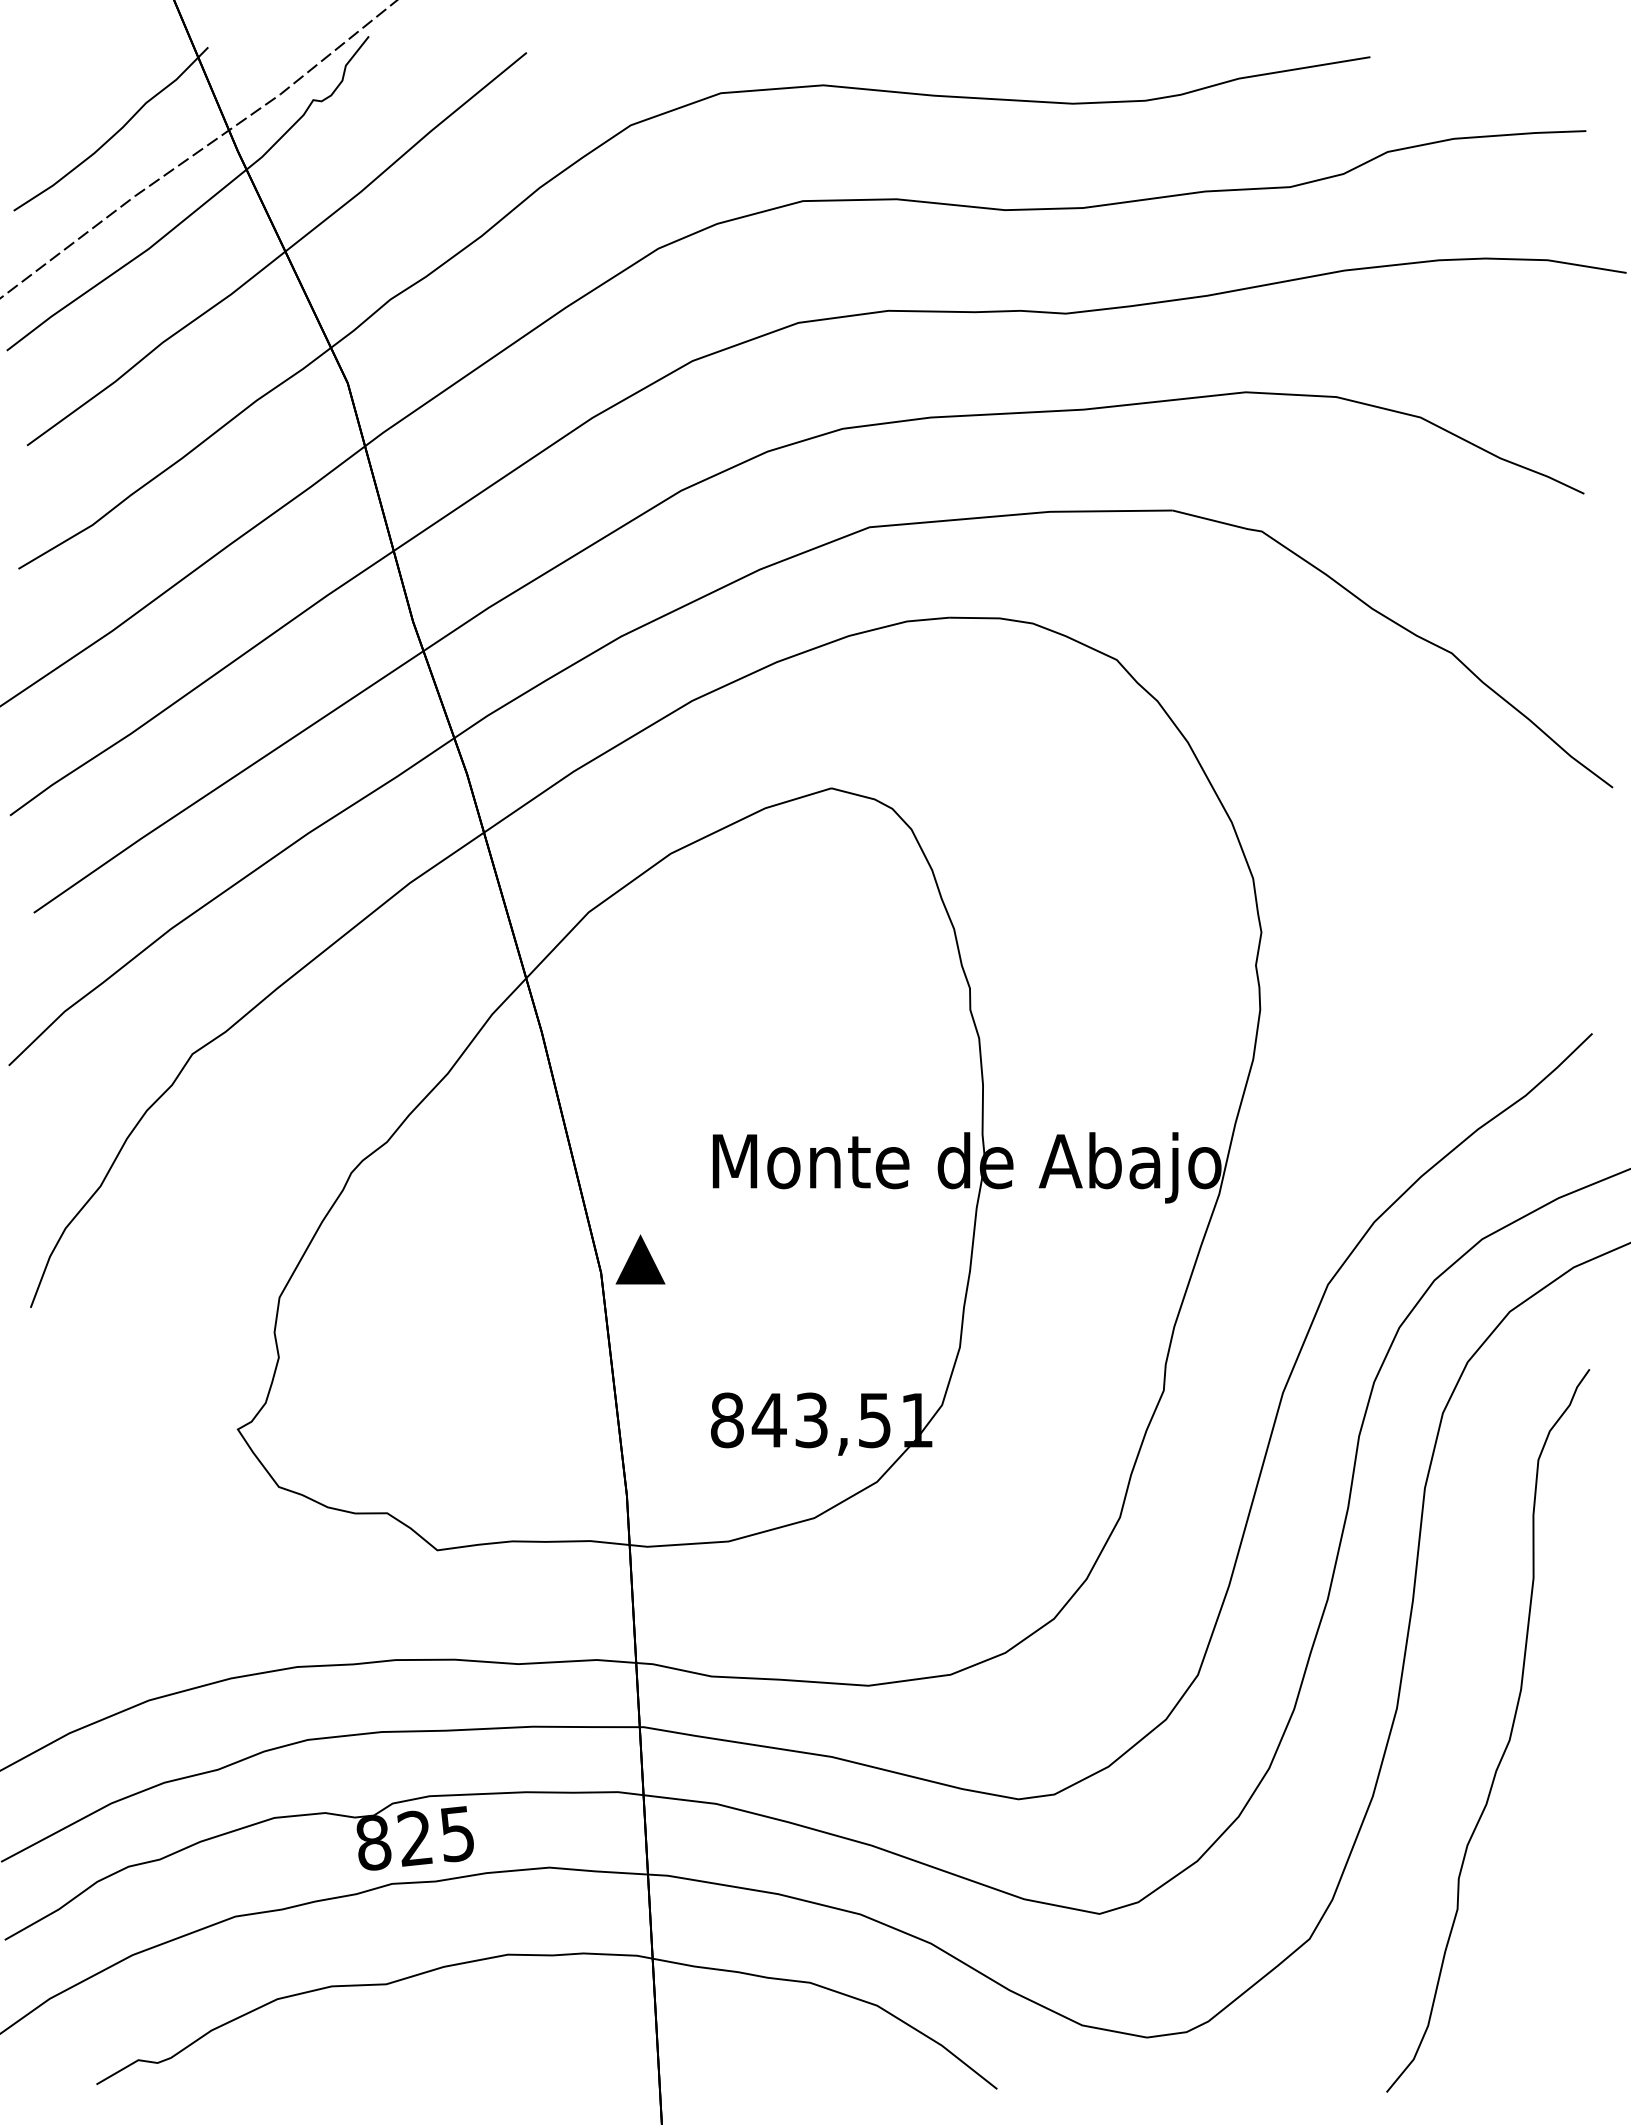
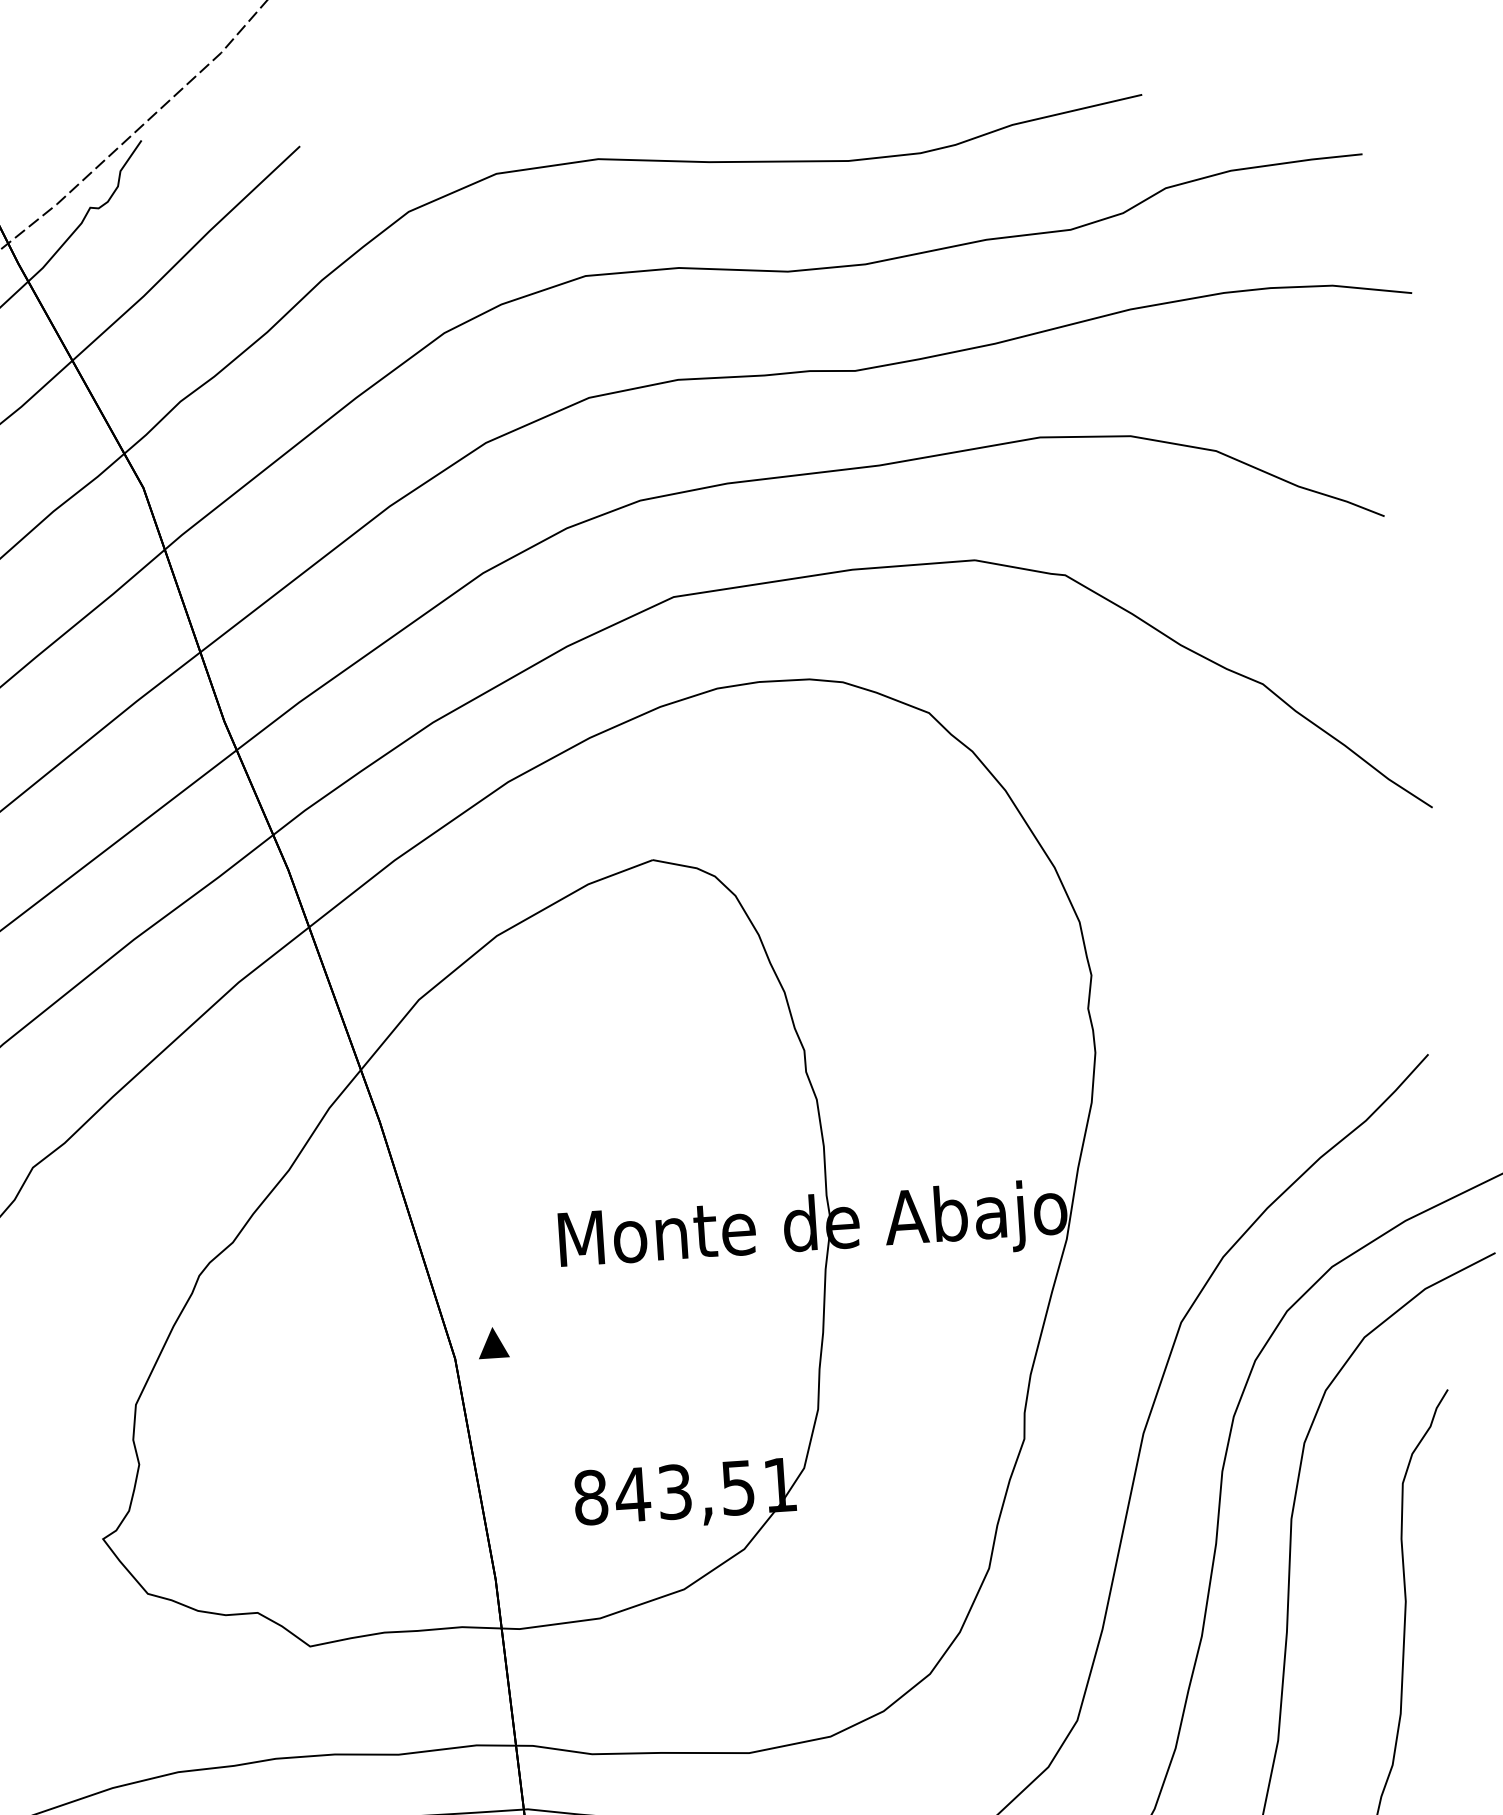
part: (639, 1258) -> (492, 1341), size x0.62

